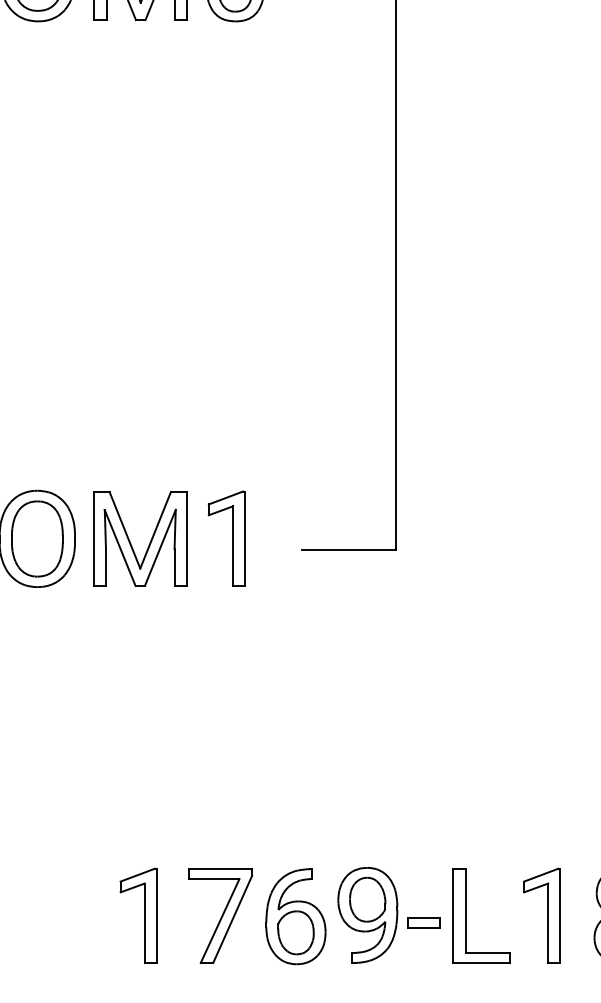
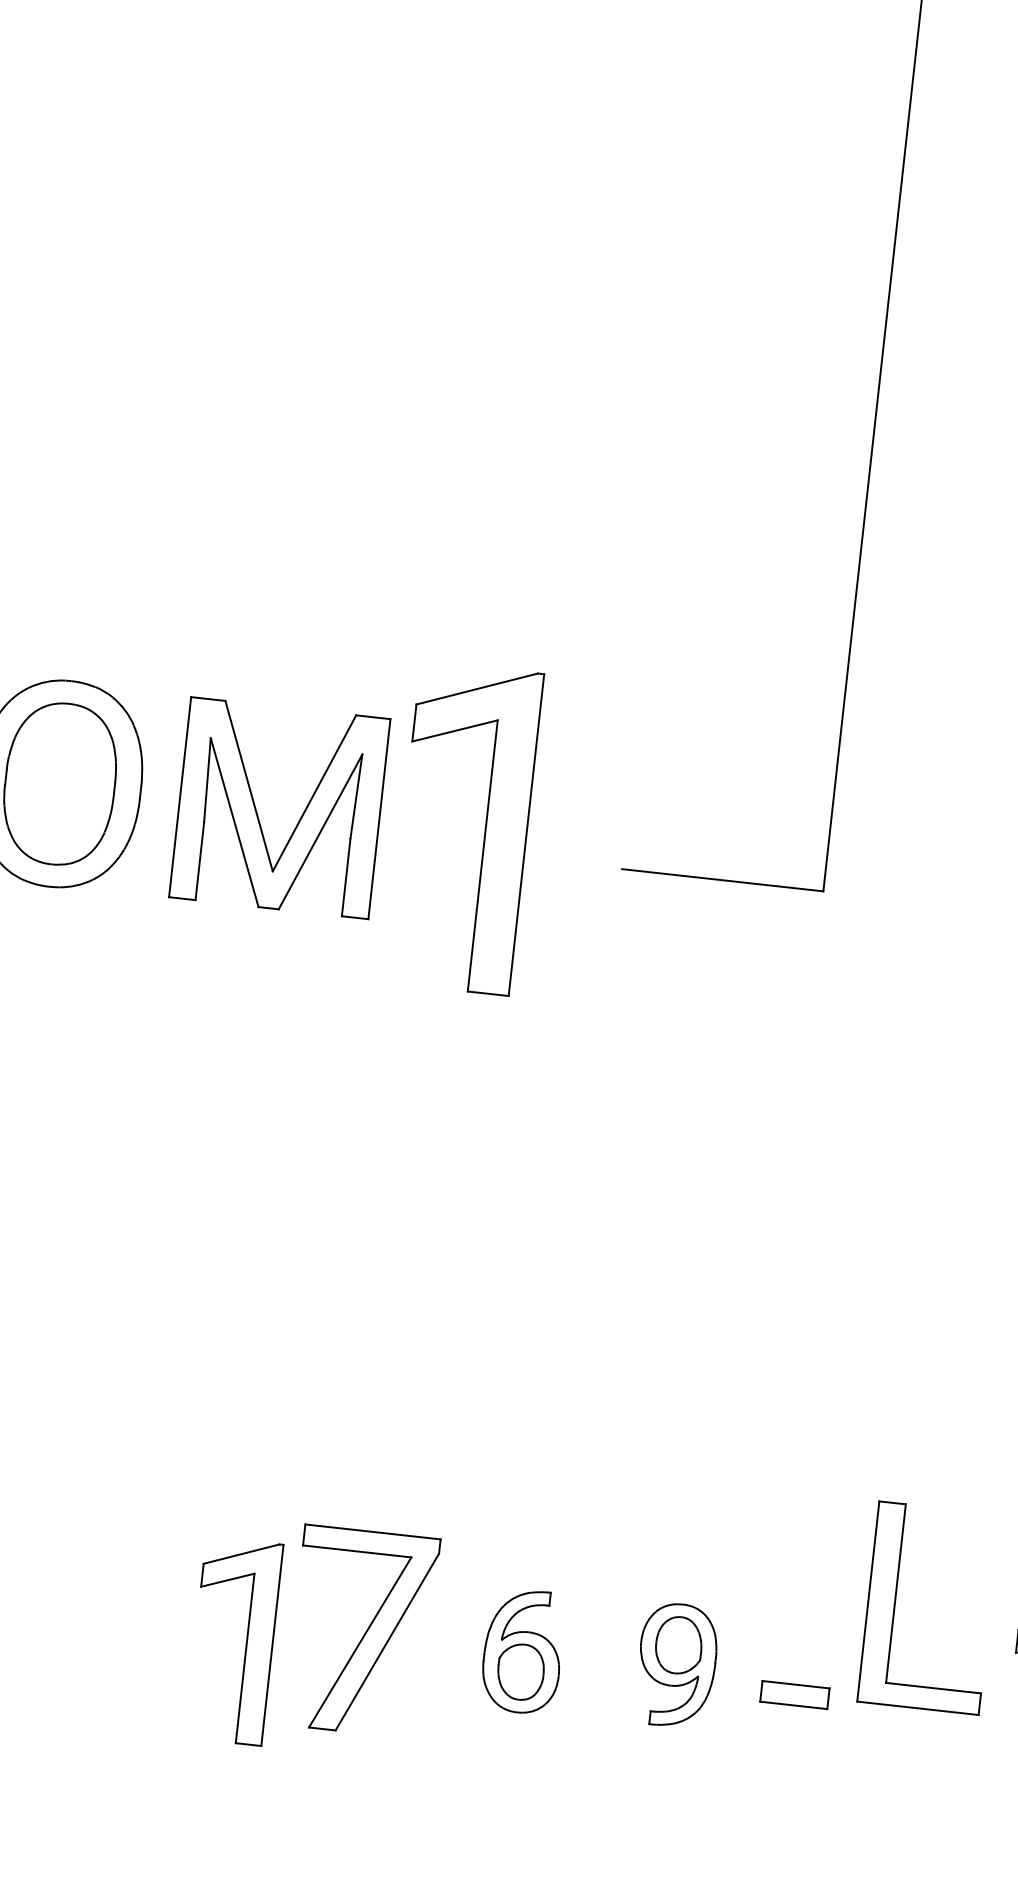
part: (226, 538) -> (463, 827), size x1.6
part: (138, 915) -> (233, 1640), moved
part: (367, 915) -> (676, 1665), size x0.6
part: (466, 915) -> (896, 1603), moved
part: (295, 916) -> (522, 1650), size x0.6

